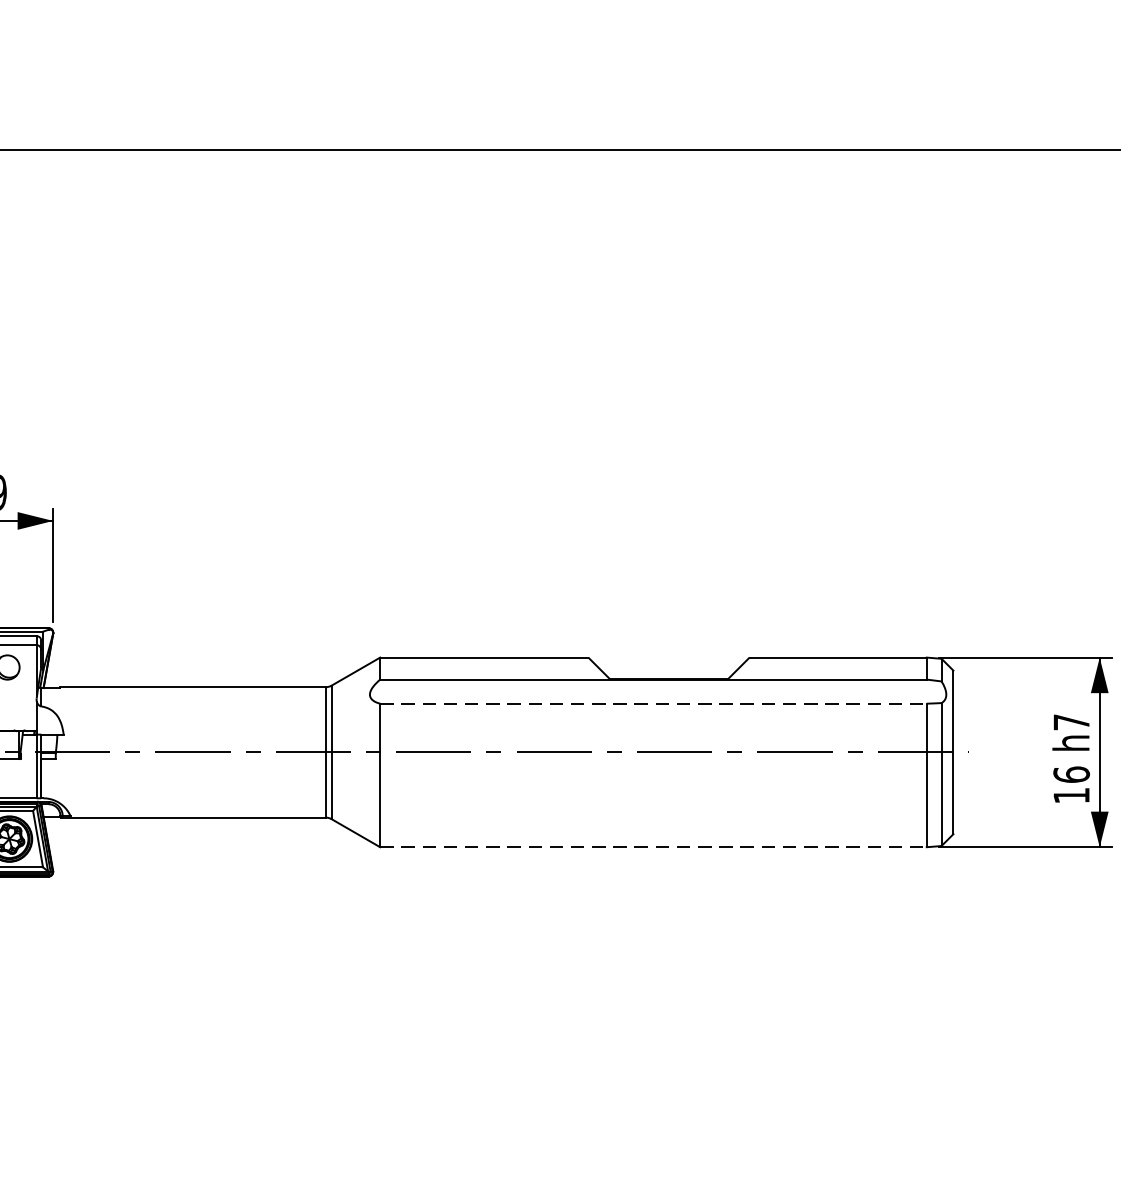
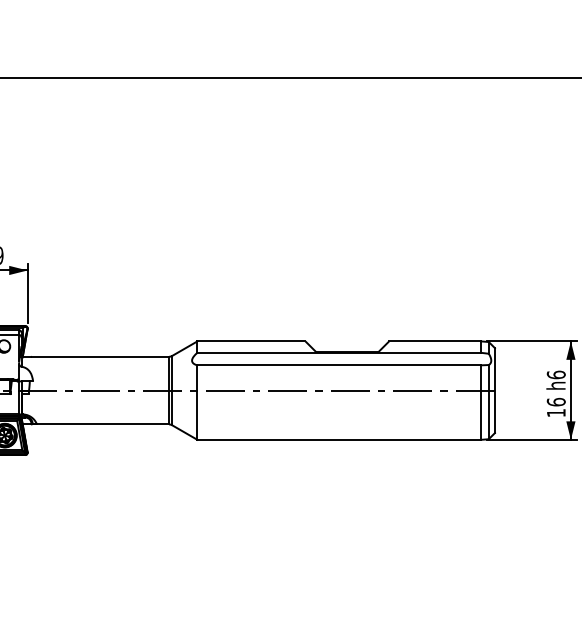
line: (653, 704) -> (339, 365), dashed -> solid
text: (1070, 721) -> (555, 374), h7 -> h6
line: (653, 846) -> (339, 439), dashed -> solid

